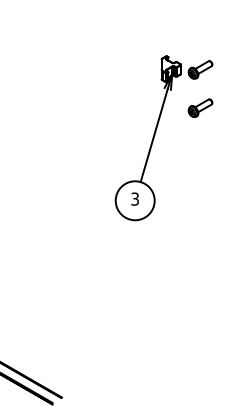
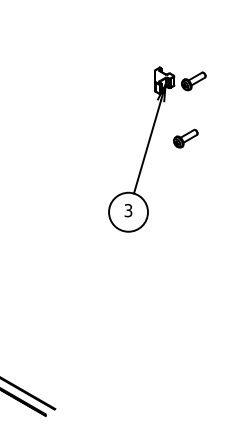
part: (200, 108) -> (185, 138), moved

